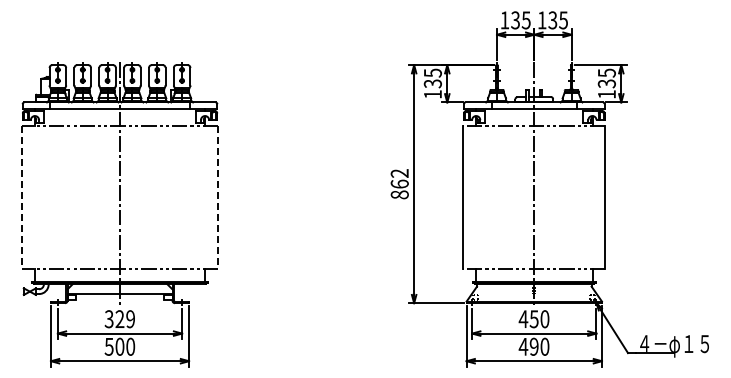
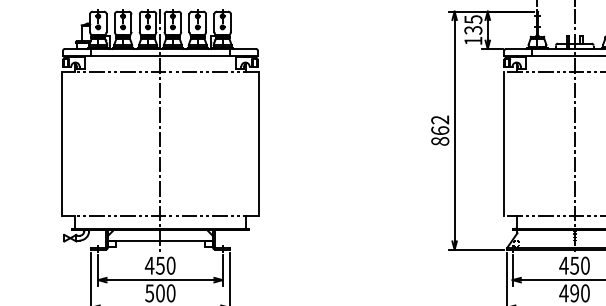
line: (21, 197) -> (61, 144), dashed -> solid
line: (218, 197) -> (258, 144), dashed -> solid
text: (119, 319) -> (159, 266), 329 -> 450

